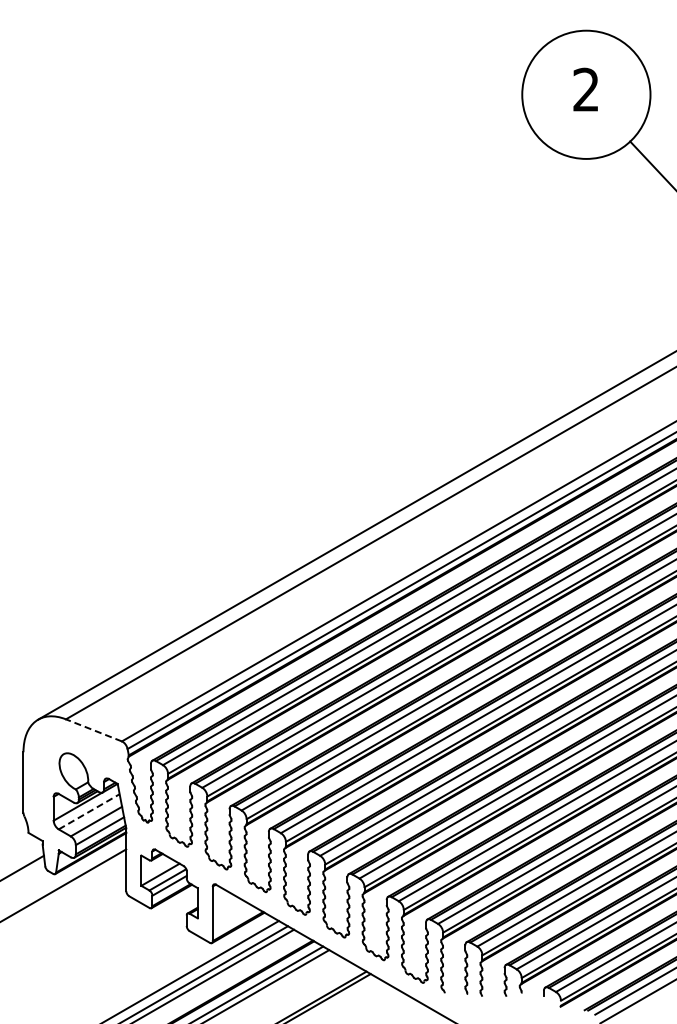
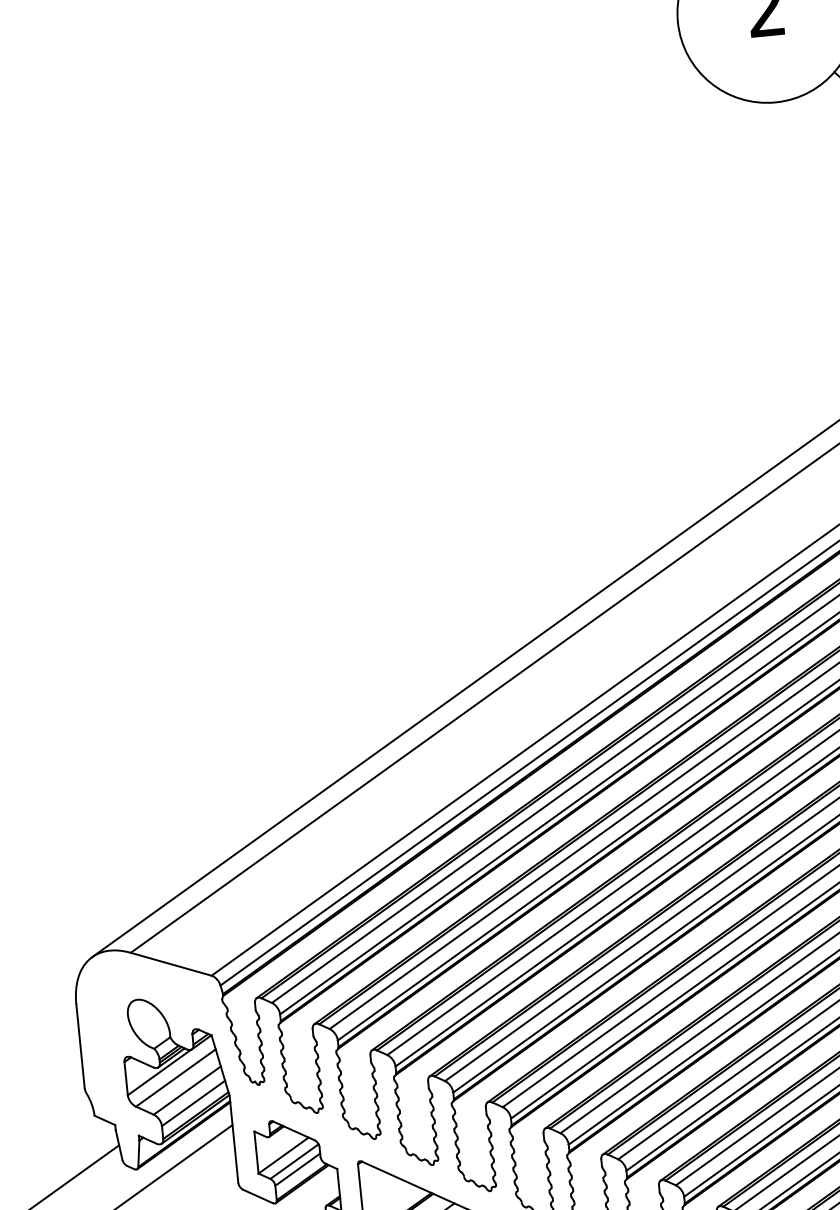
line: (93, 730) -> (170, 964), dashed -> solid
line: (89, 811) -> (176, 1077), dashed -> solid

